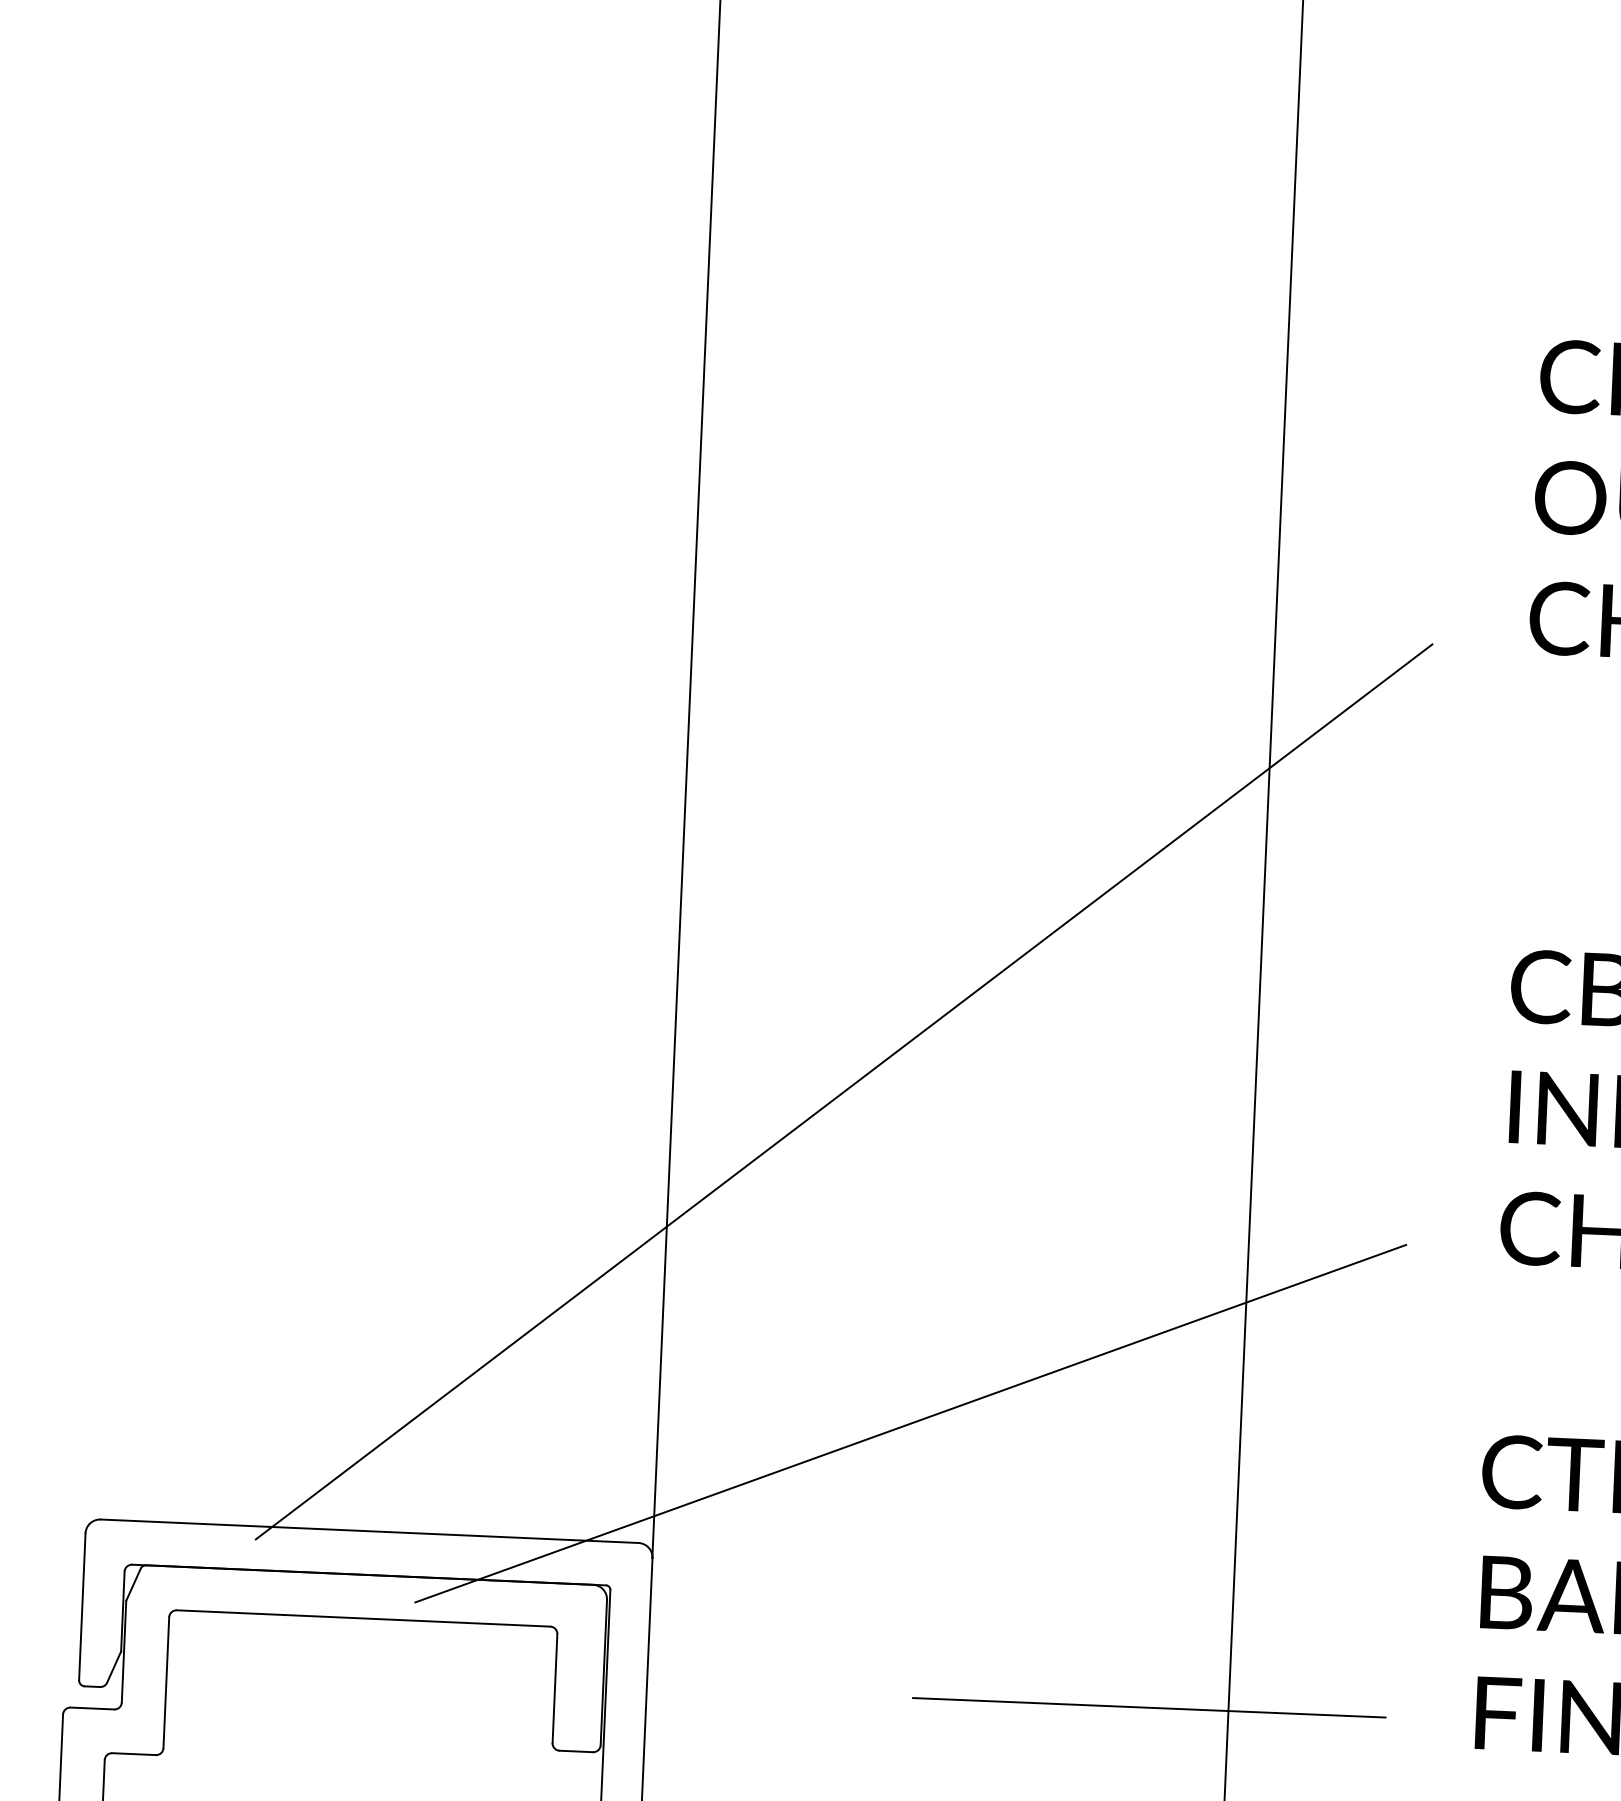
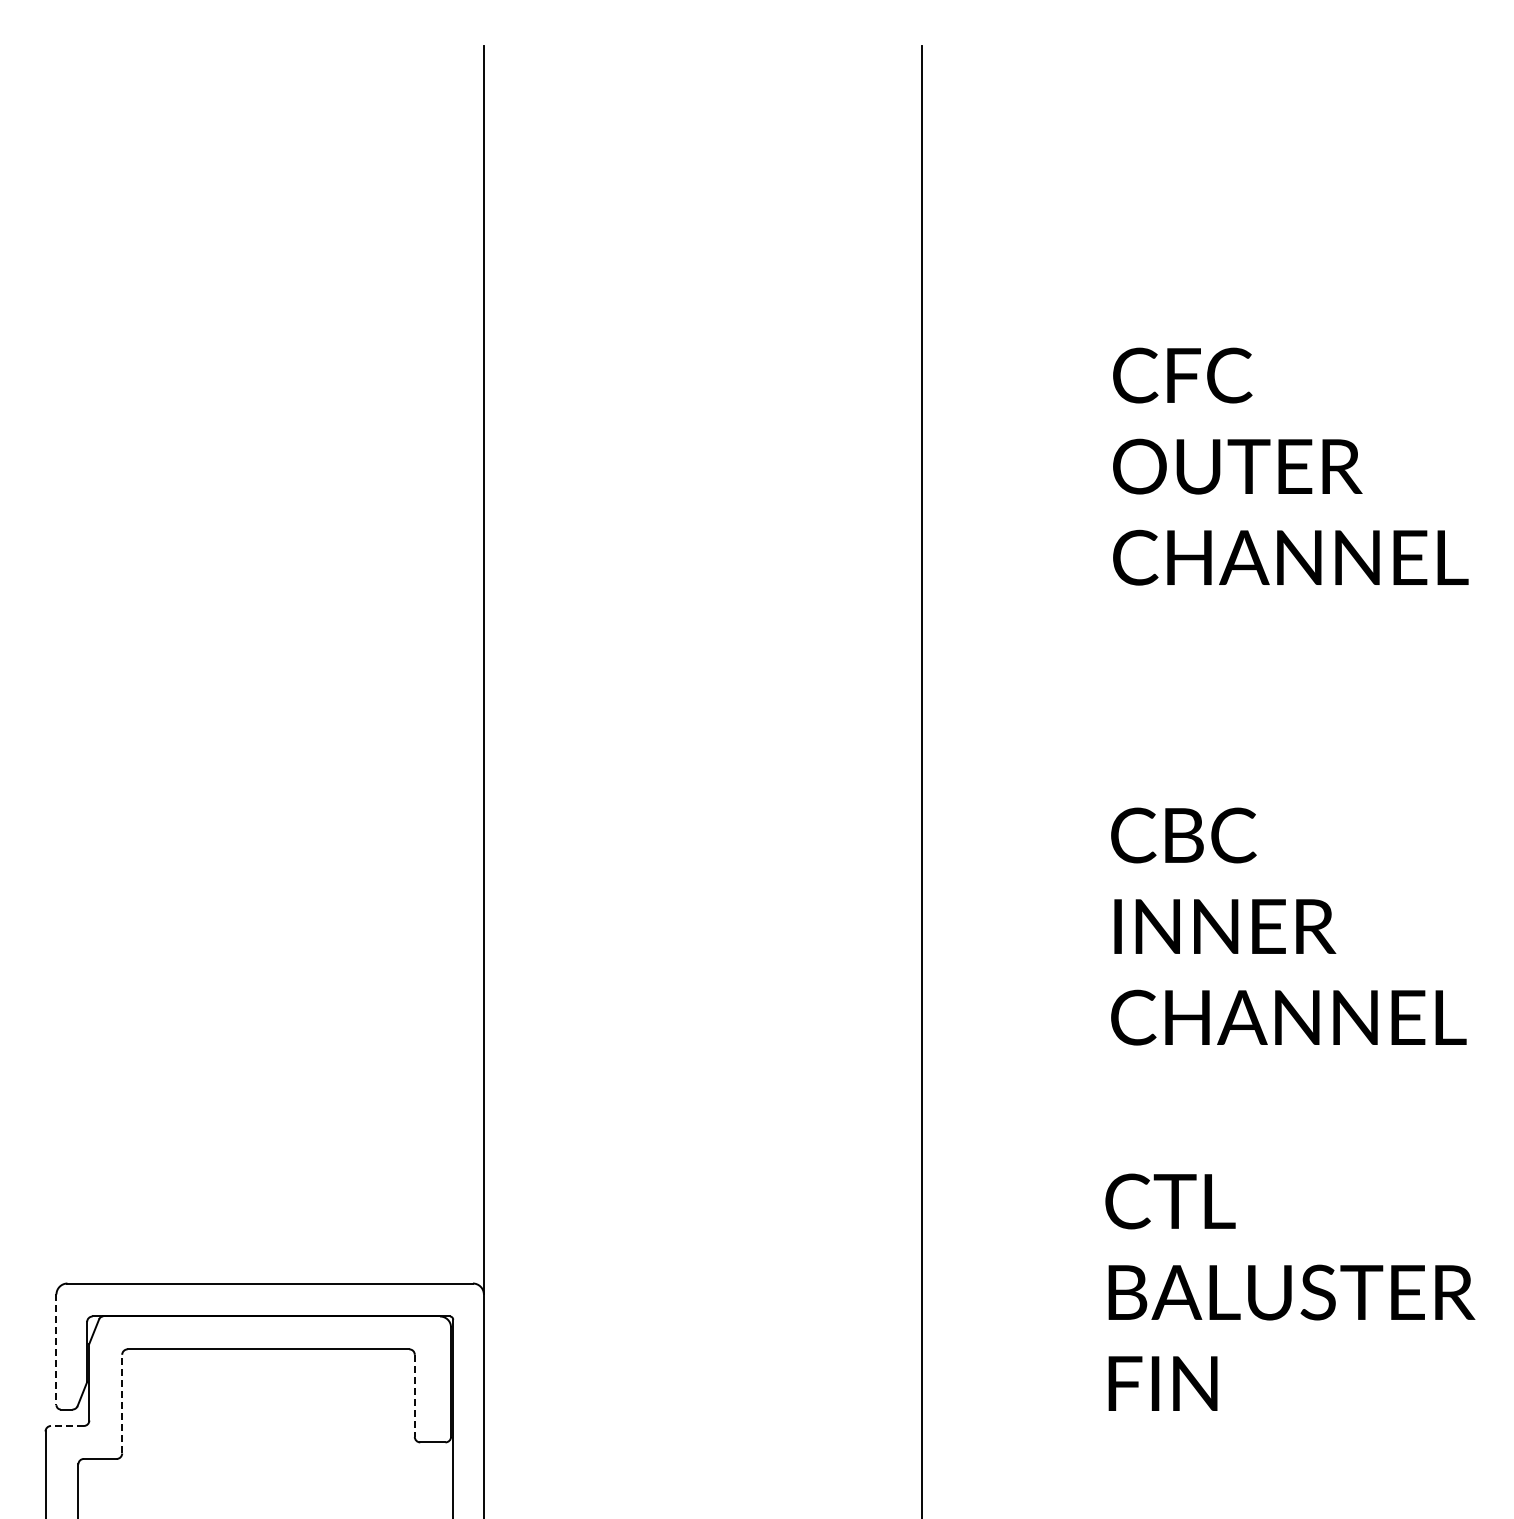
line: (843, 1092) -> (612, 937), removed
line: (910, 1423) -> (673, 1184), removed
line: (82, 1607) -> (56, 1350), solid -> dashed
line: (166, 1681) -> (122, 1403), solid -> dashed
line: (554, 1689) -> (414, 1396), solid -> dashed
line: (91, 1707) -> (66, 1425), solid -> dashed
line: (1149, 1707) -> (862, 1390), removed

